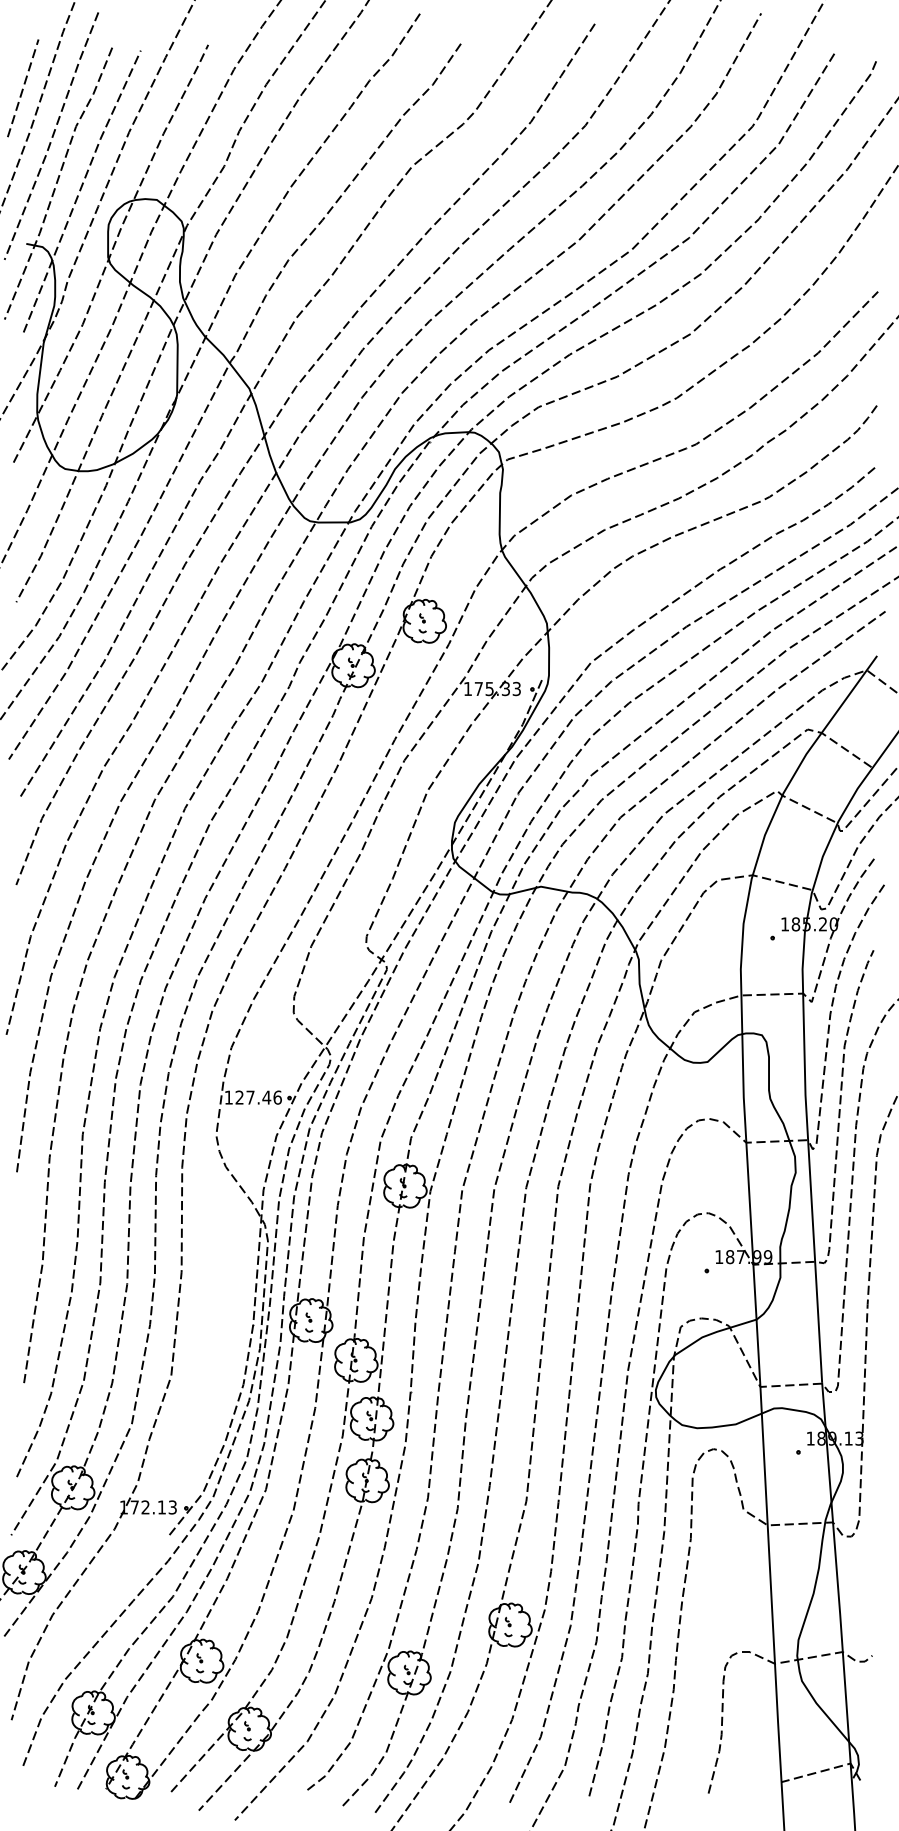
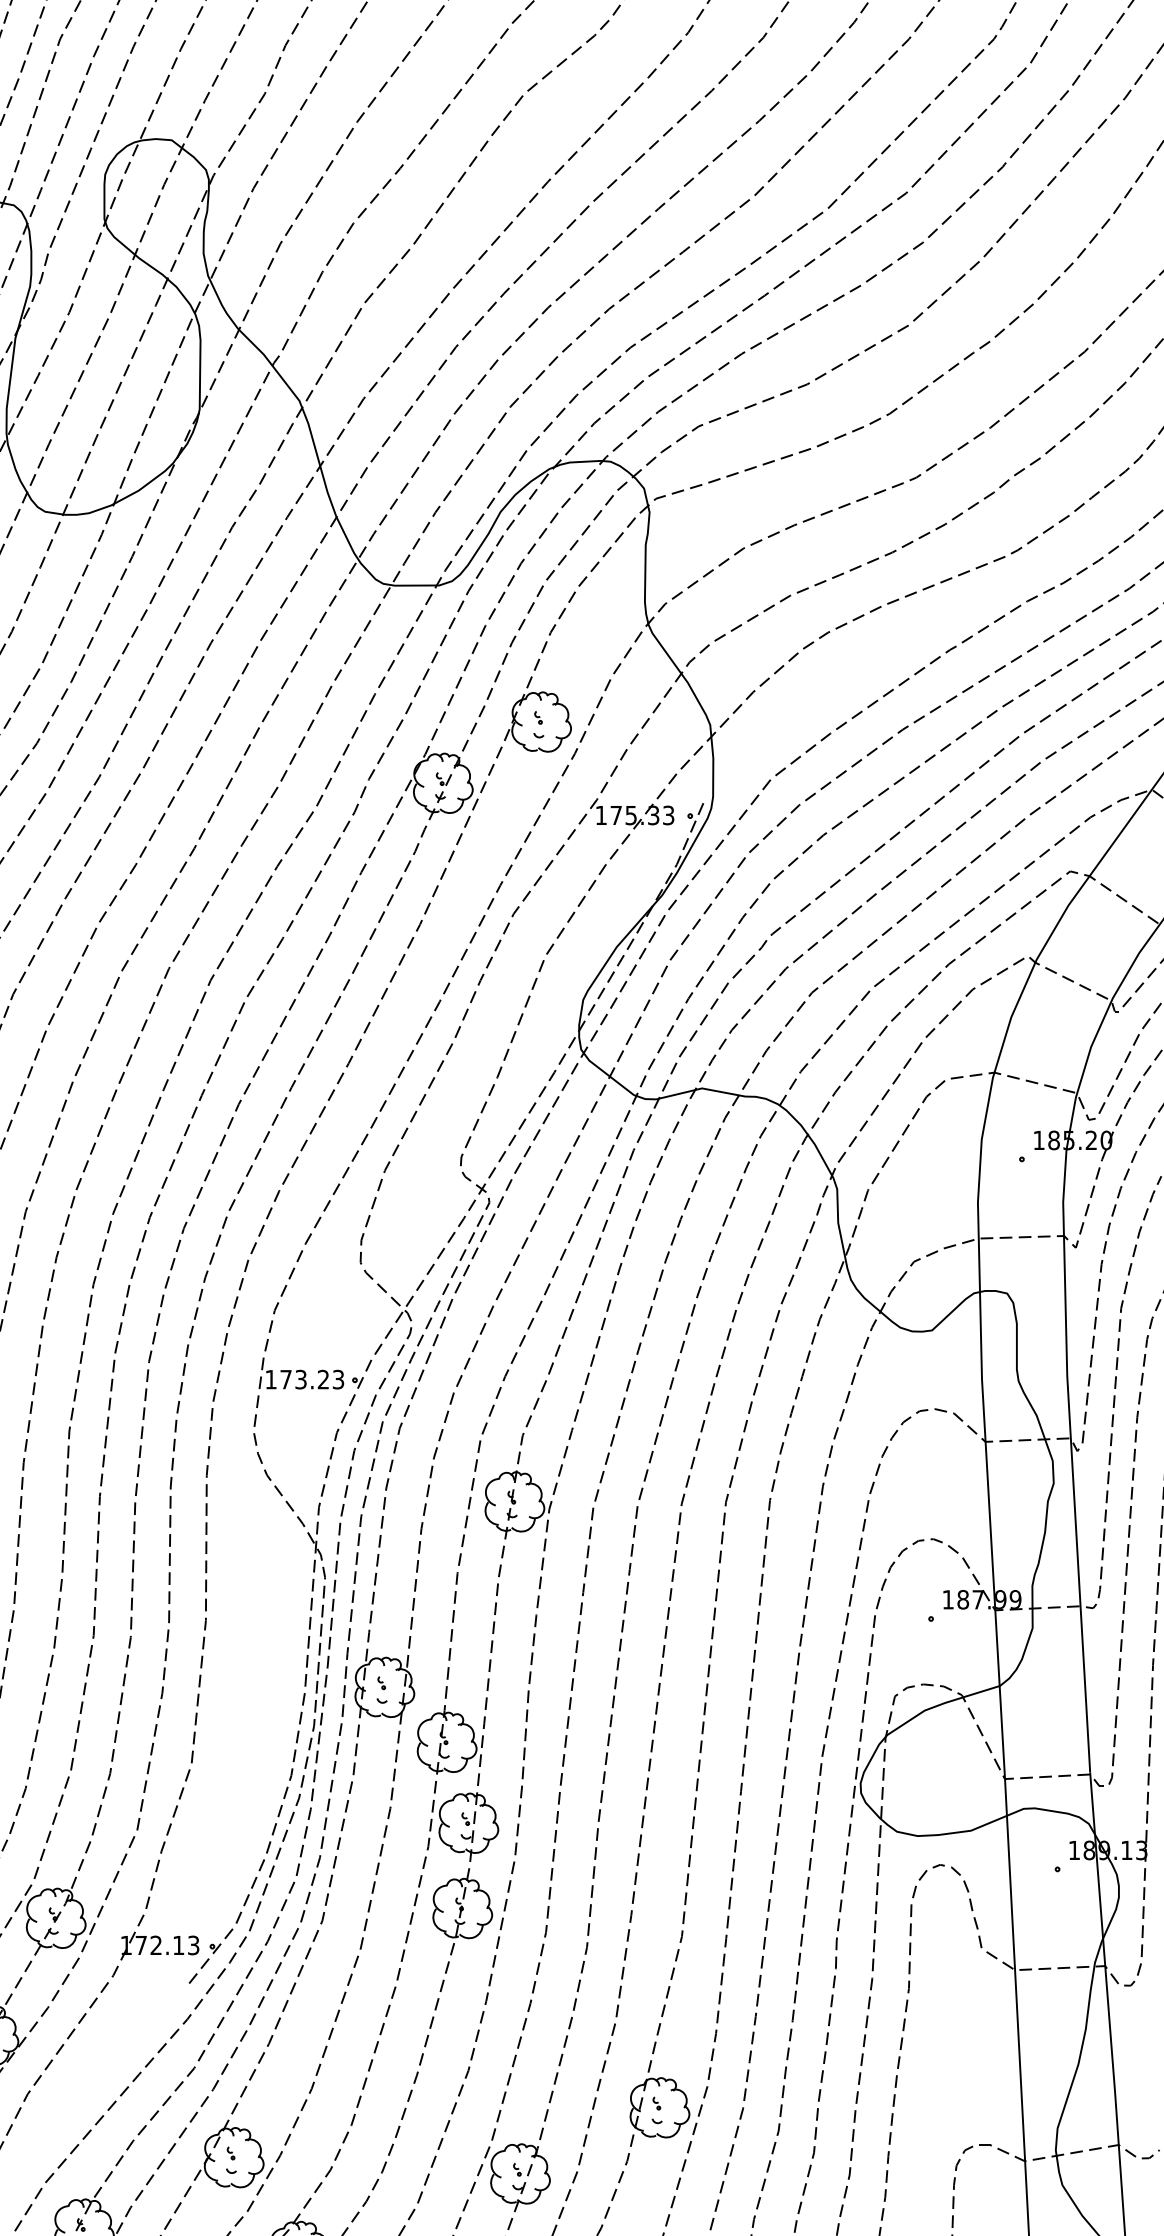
text: (258, 1097) -> (312, 1379), 127.46 -> 173.23

